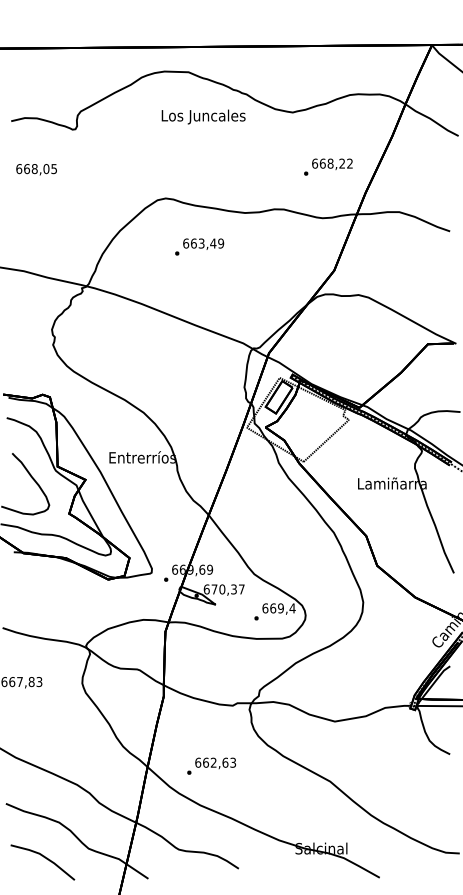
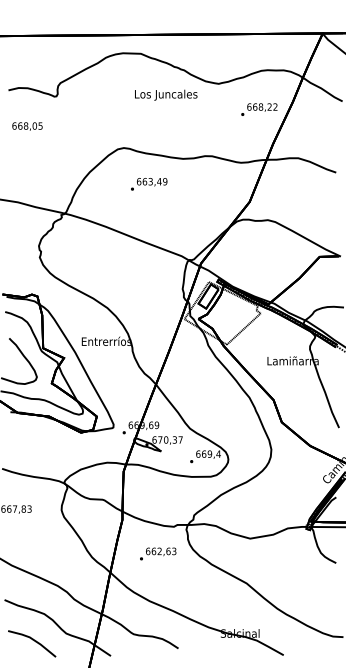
text: (204, 116) -> (166, 94), moved
text: (328, 166) -> (259, 109), moved
text: (212, 765) -> (158, 553), moved

